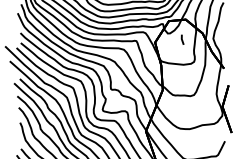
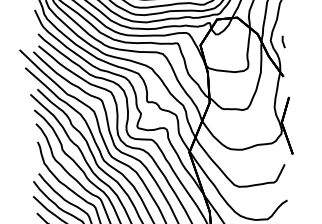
line: (182, 39) -> (283, 41), moved

